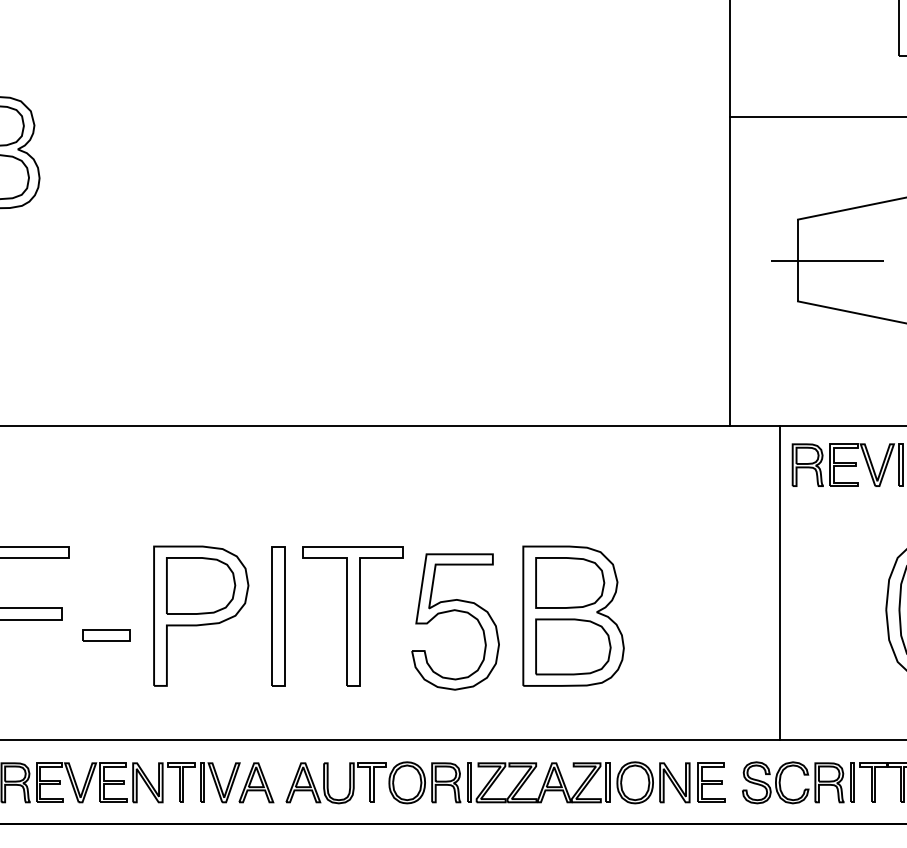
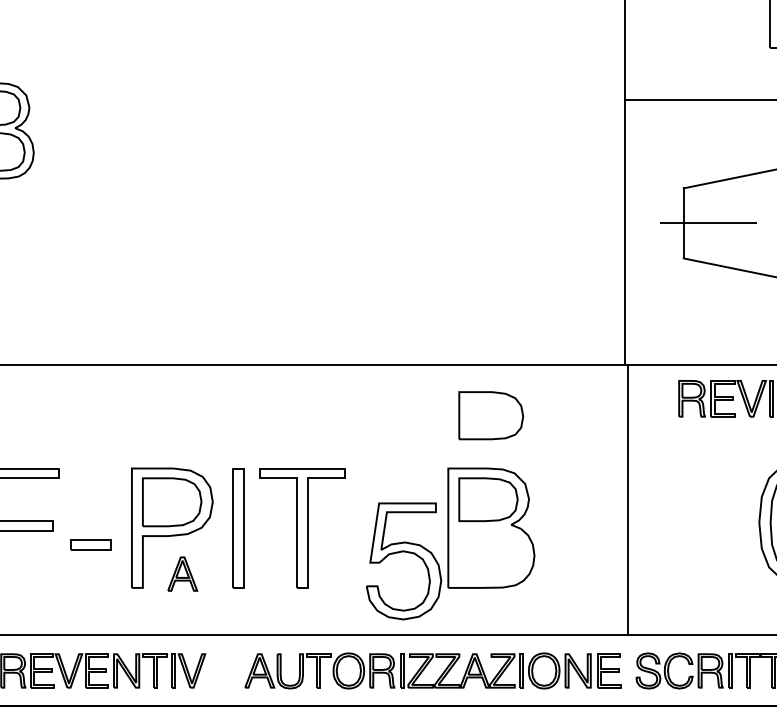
line: (779, 582) -> (627, 499), moved
part: (455, 611) -> (403, 552), moved
part: (573, 646) -> (491, 415), moved
part: (256, 782) -> (182, 573), moved

